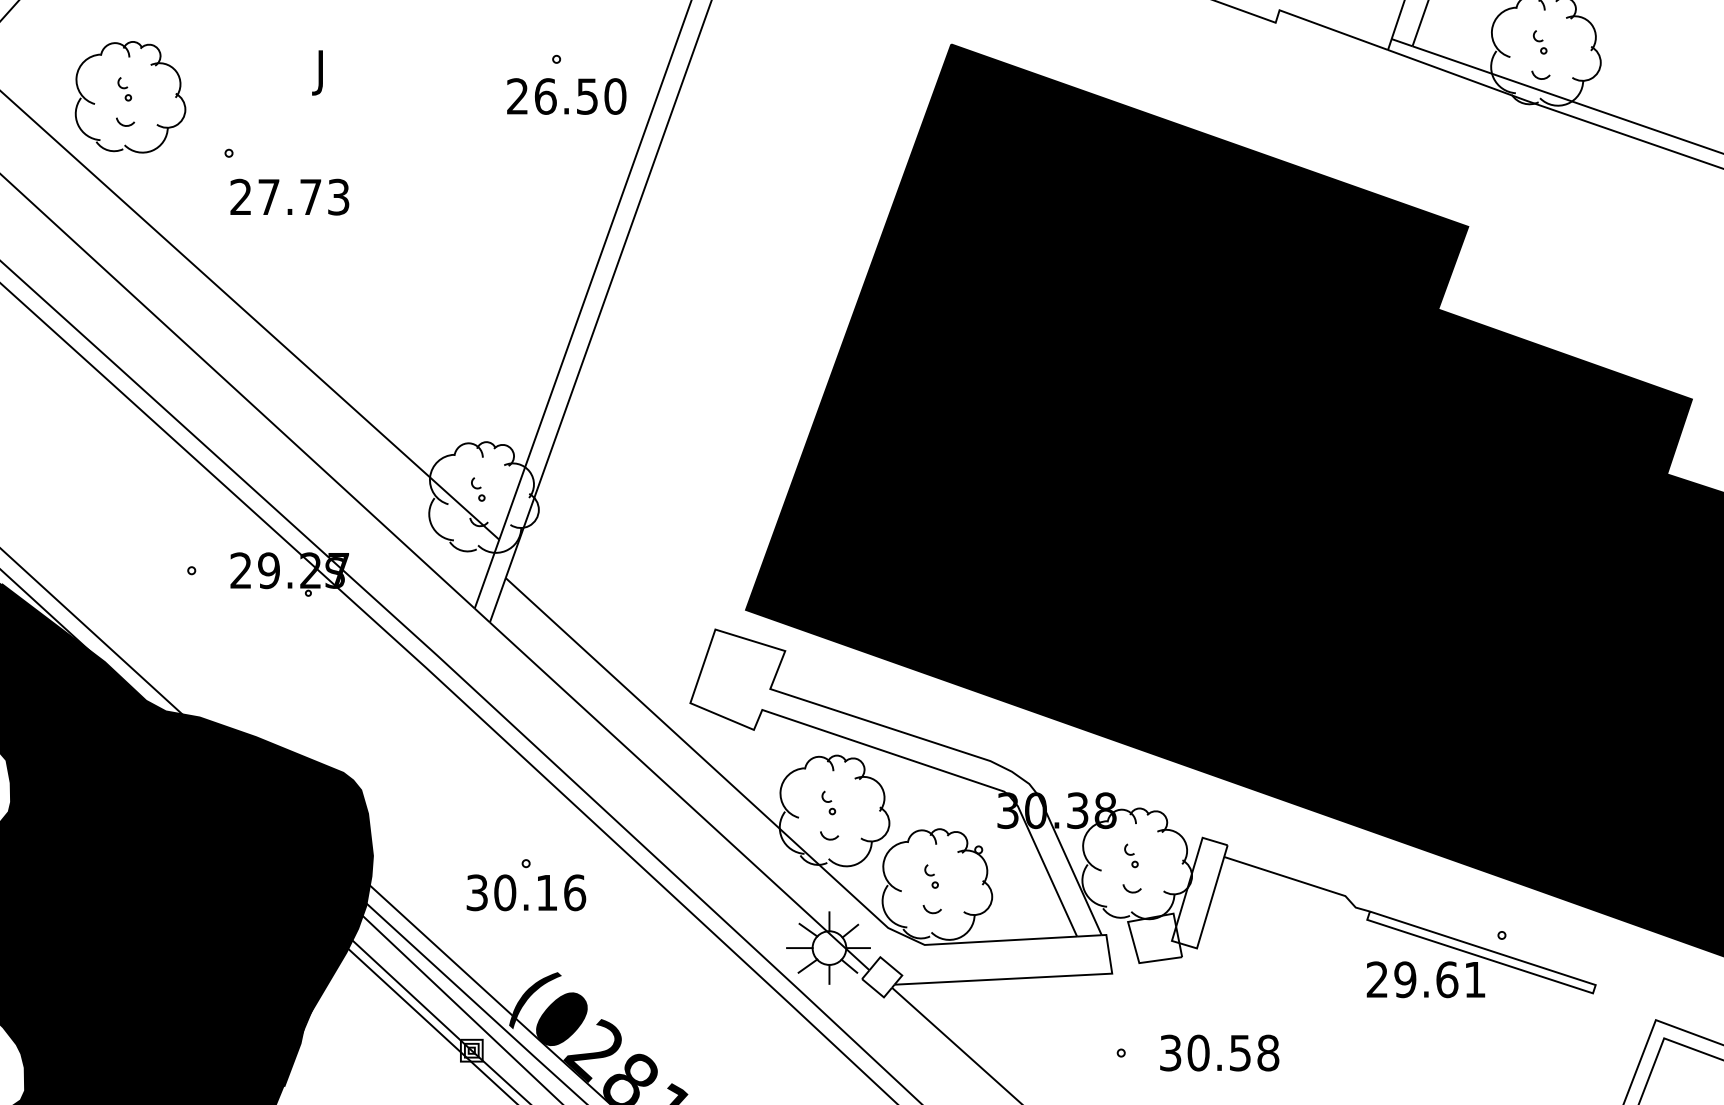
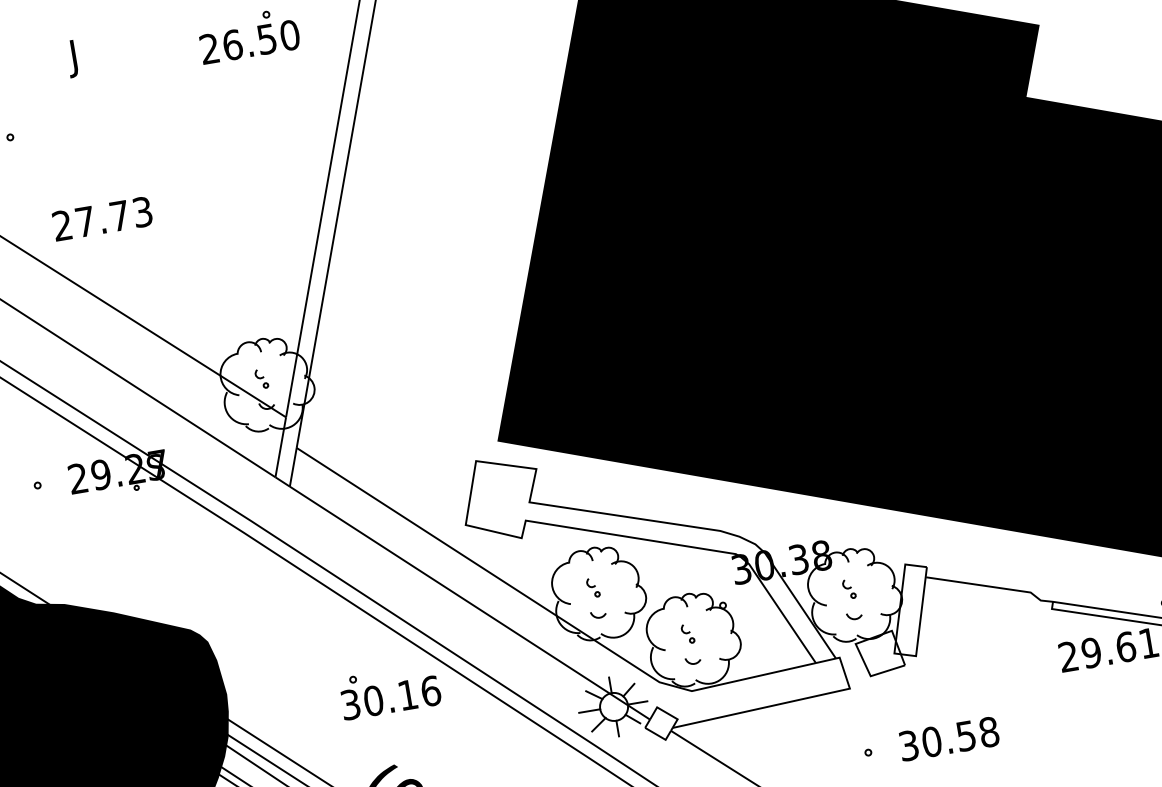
text: (566, 96) -> (249, 42), moved
text: (289, 196) -> (102, 218), moved
text: (526, 892) -> (391, 697), moved

